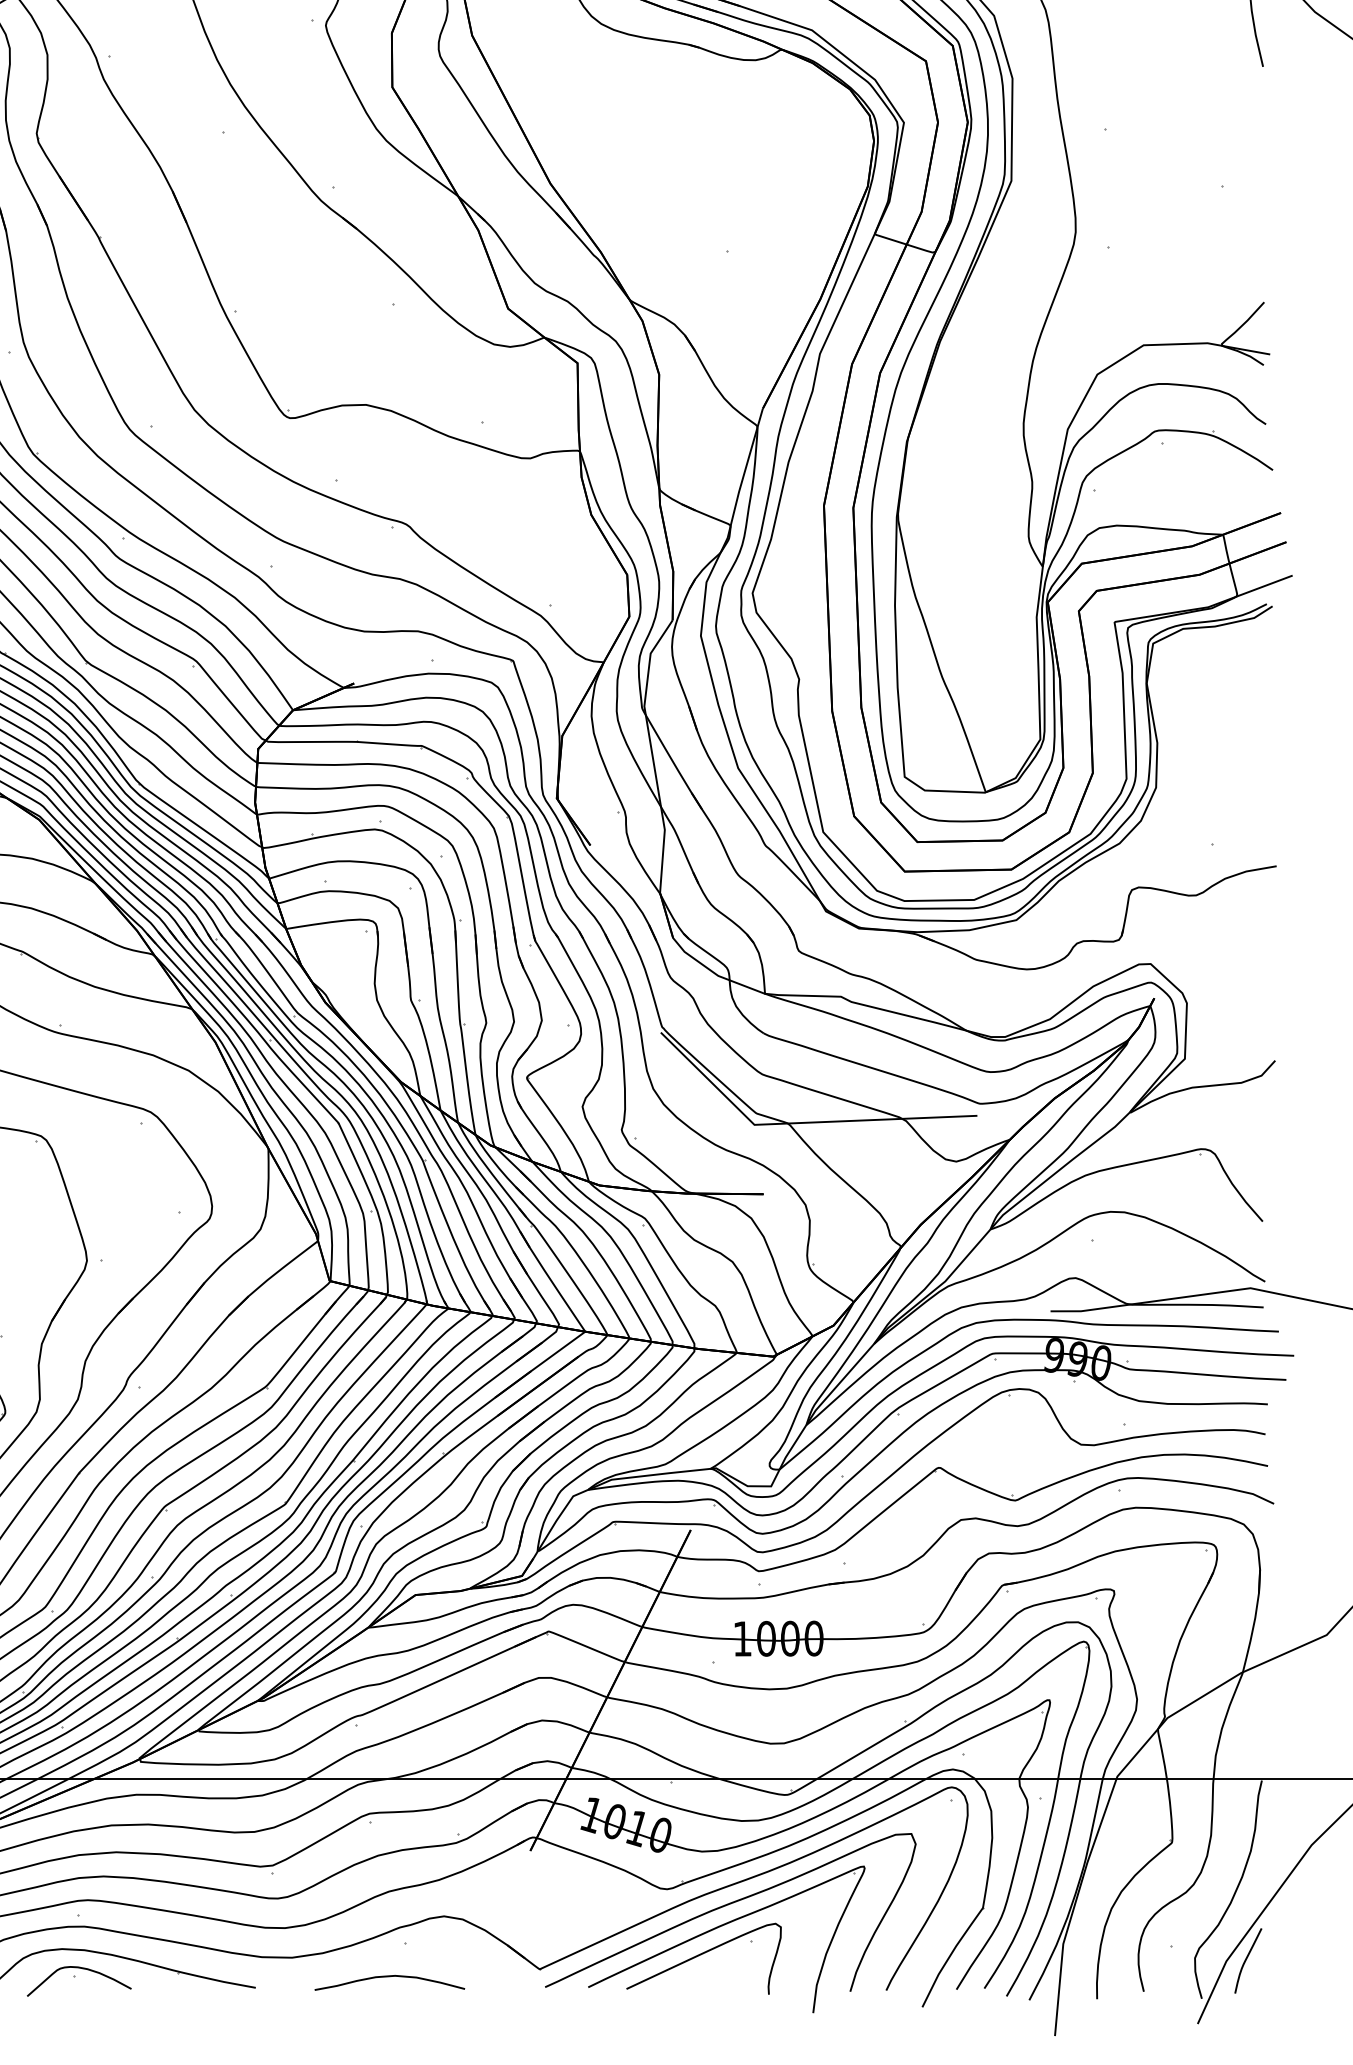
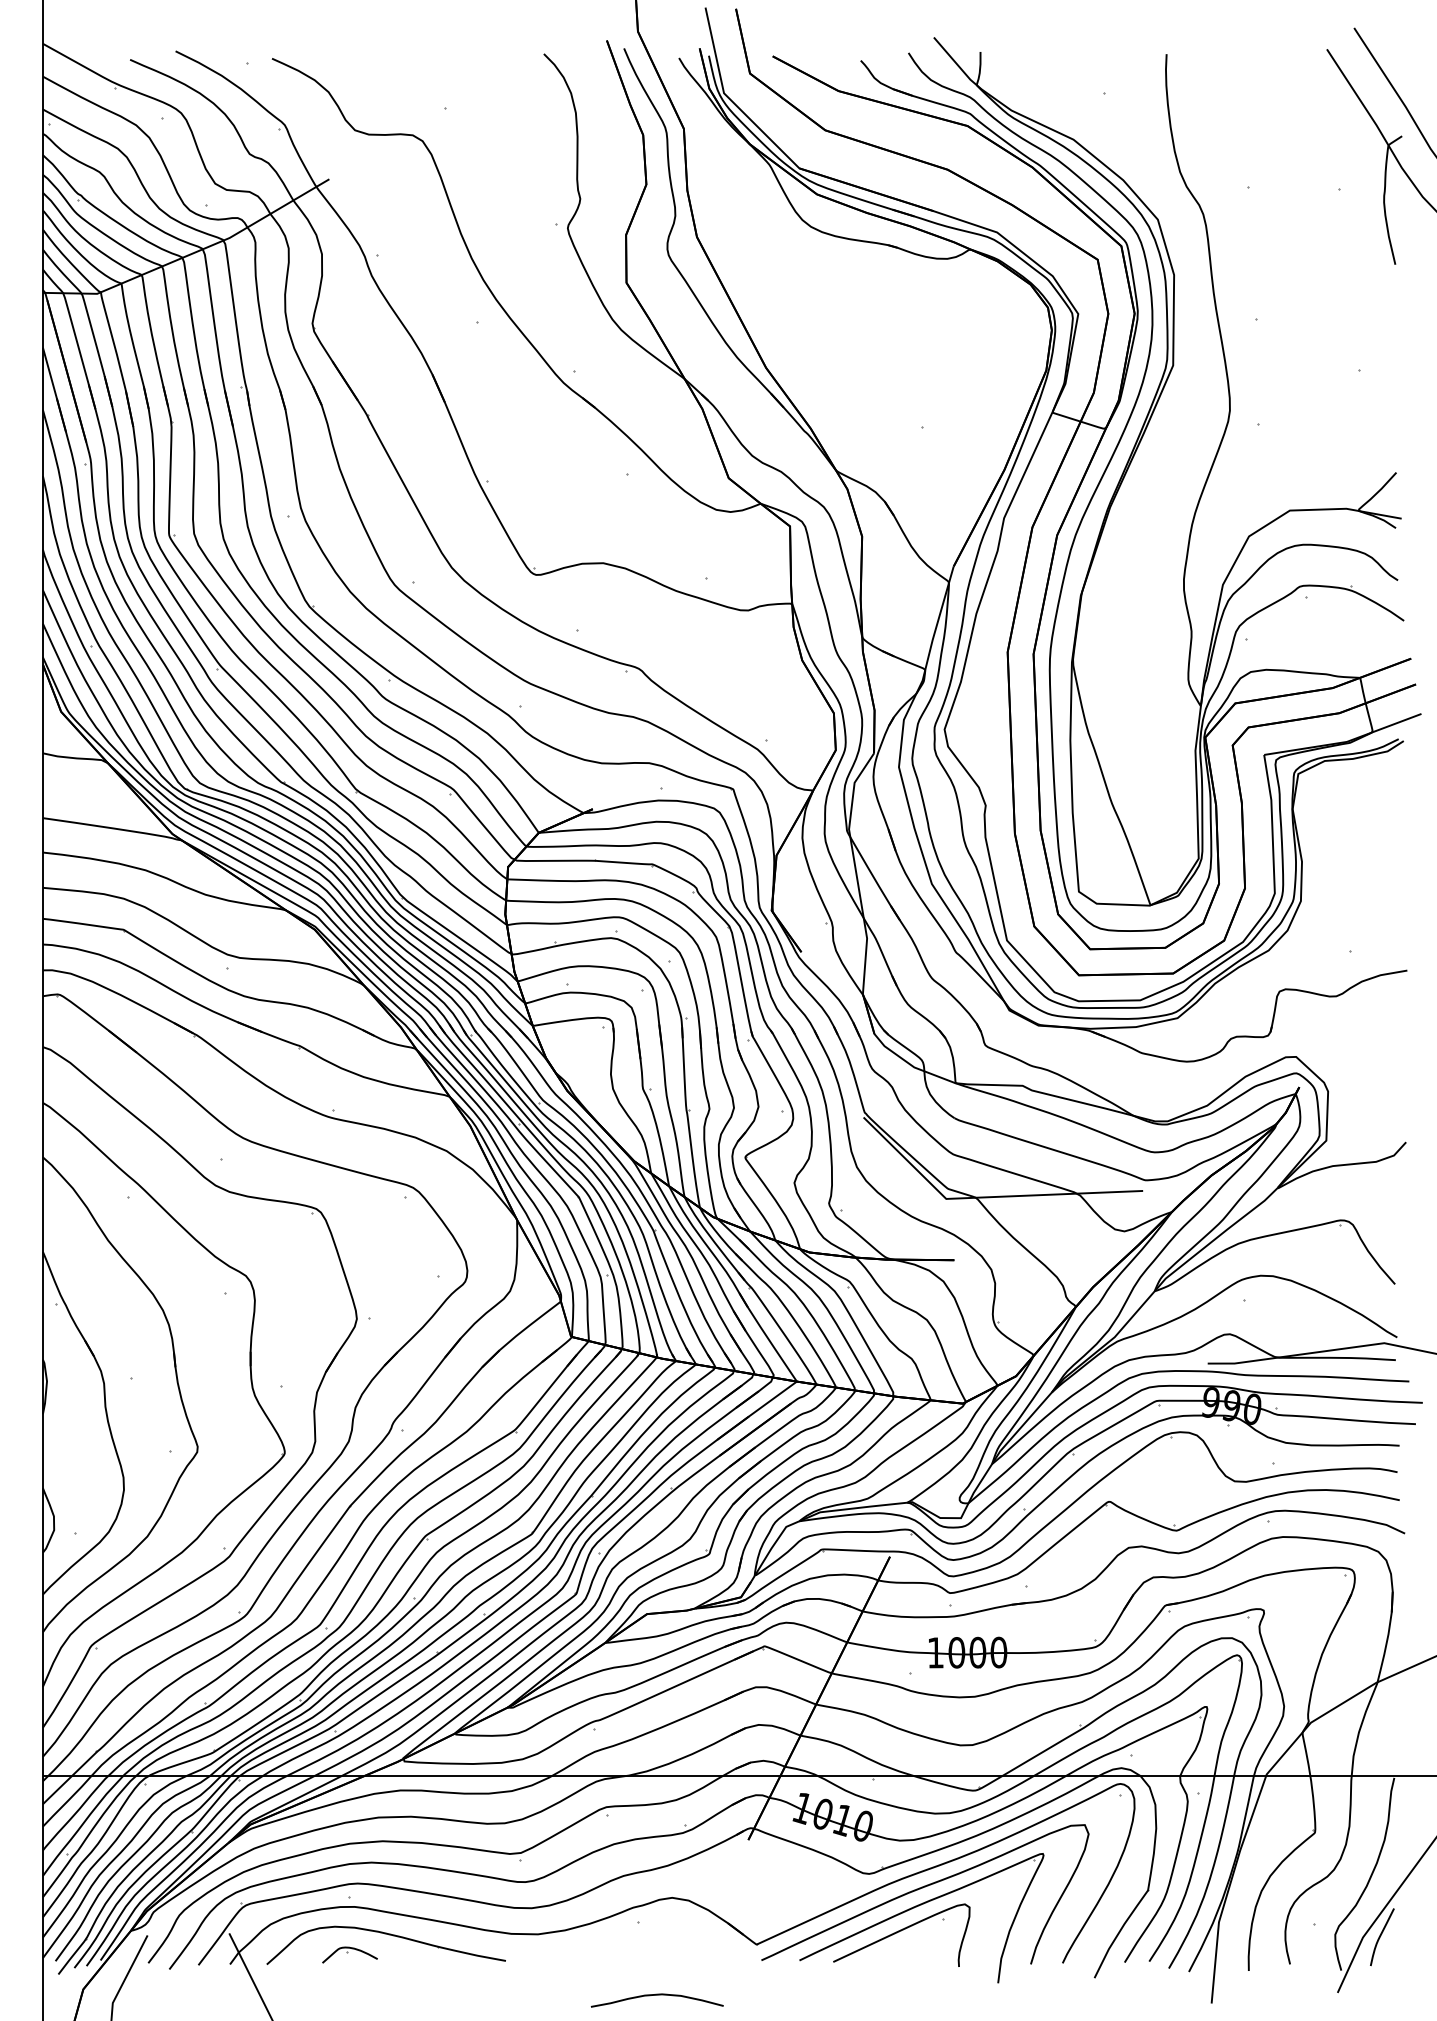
curve: (388, 1977) -> (656, 1995), moved
part: (78, 1980) -> (349, 1954), size x0.6

